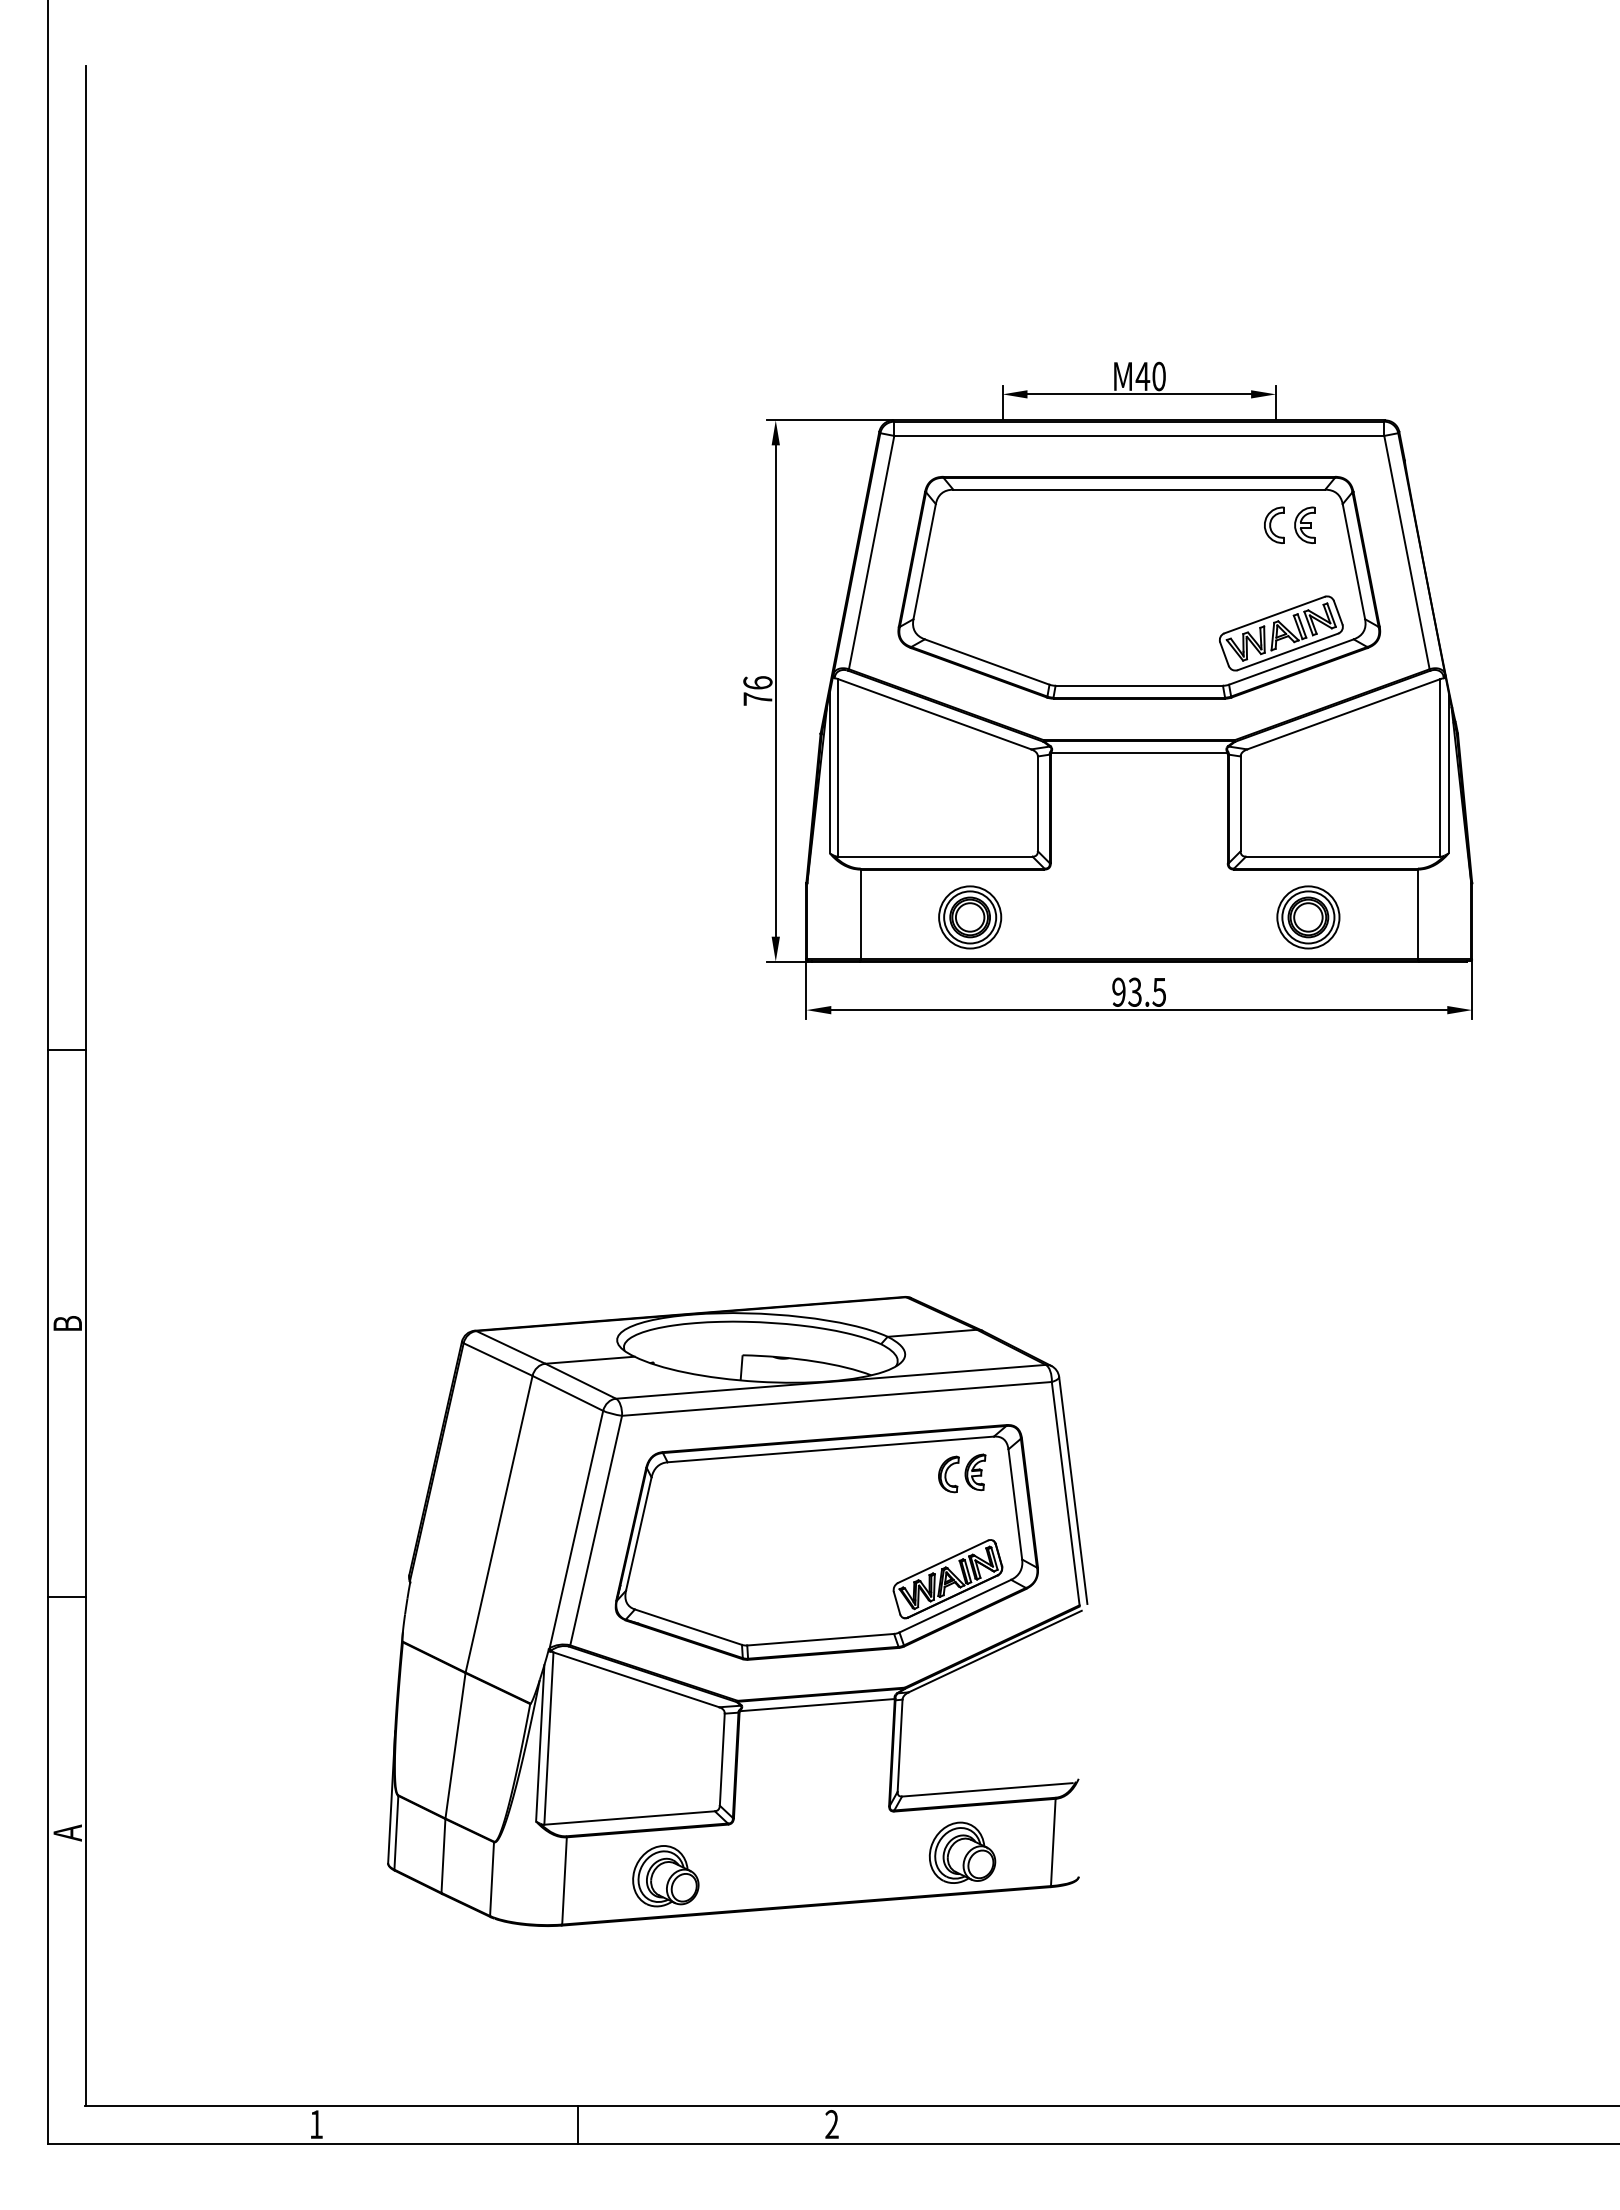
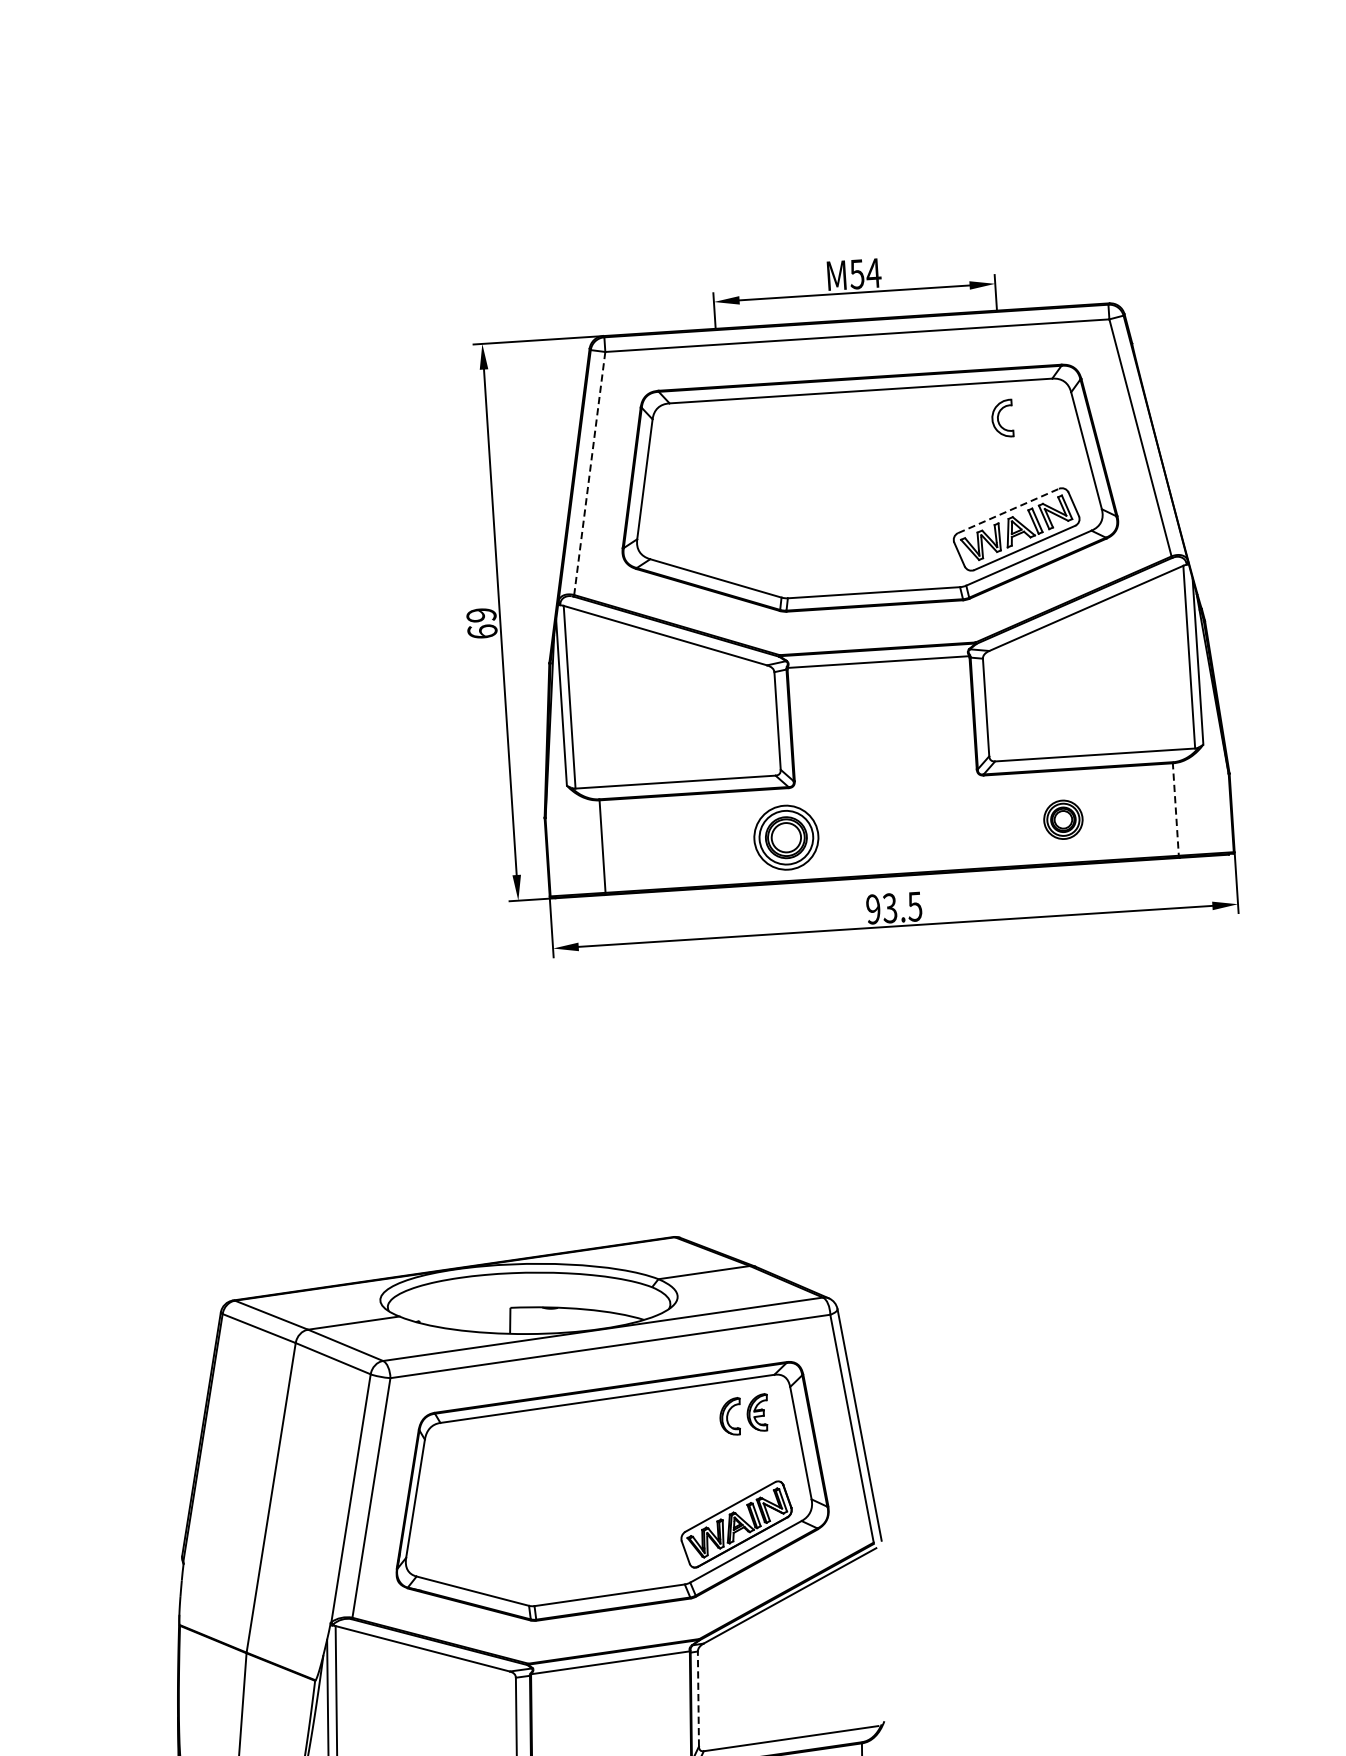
text: (1150, 376) -> (864, 273), M40 -> M54
part: (1304, 524) -> (1033, 415), removed
line: (871, 552) -> (589, 473), solid -> dashed
line: (1275, 614) -> (1009, 510), solid -> dashed
text: (757, 690) -> (481, 622), 76 -> 69
line: (1417, 915) -> (1175, 810), solid -> dashed
part: (970, 917) -> (786, 837), moved
part: (1308, 917) -> (1063, 819), size x0.6
line: (900, 1745) -> (698, 1698), solid -> dashed

